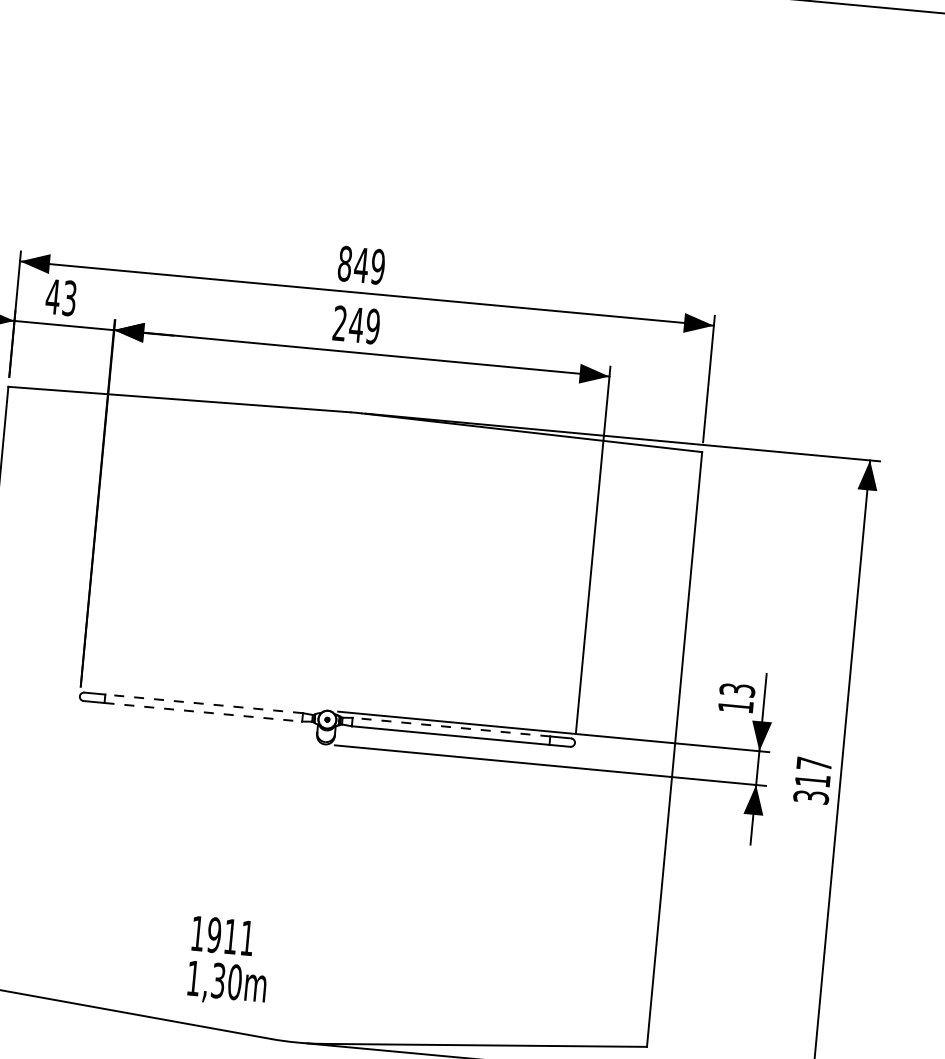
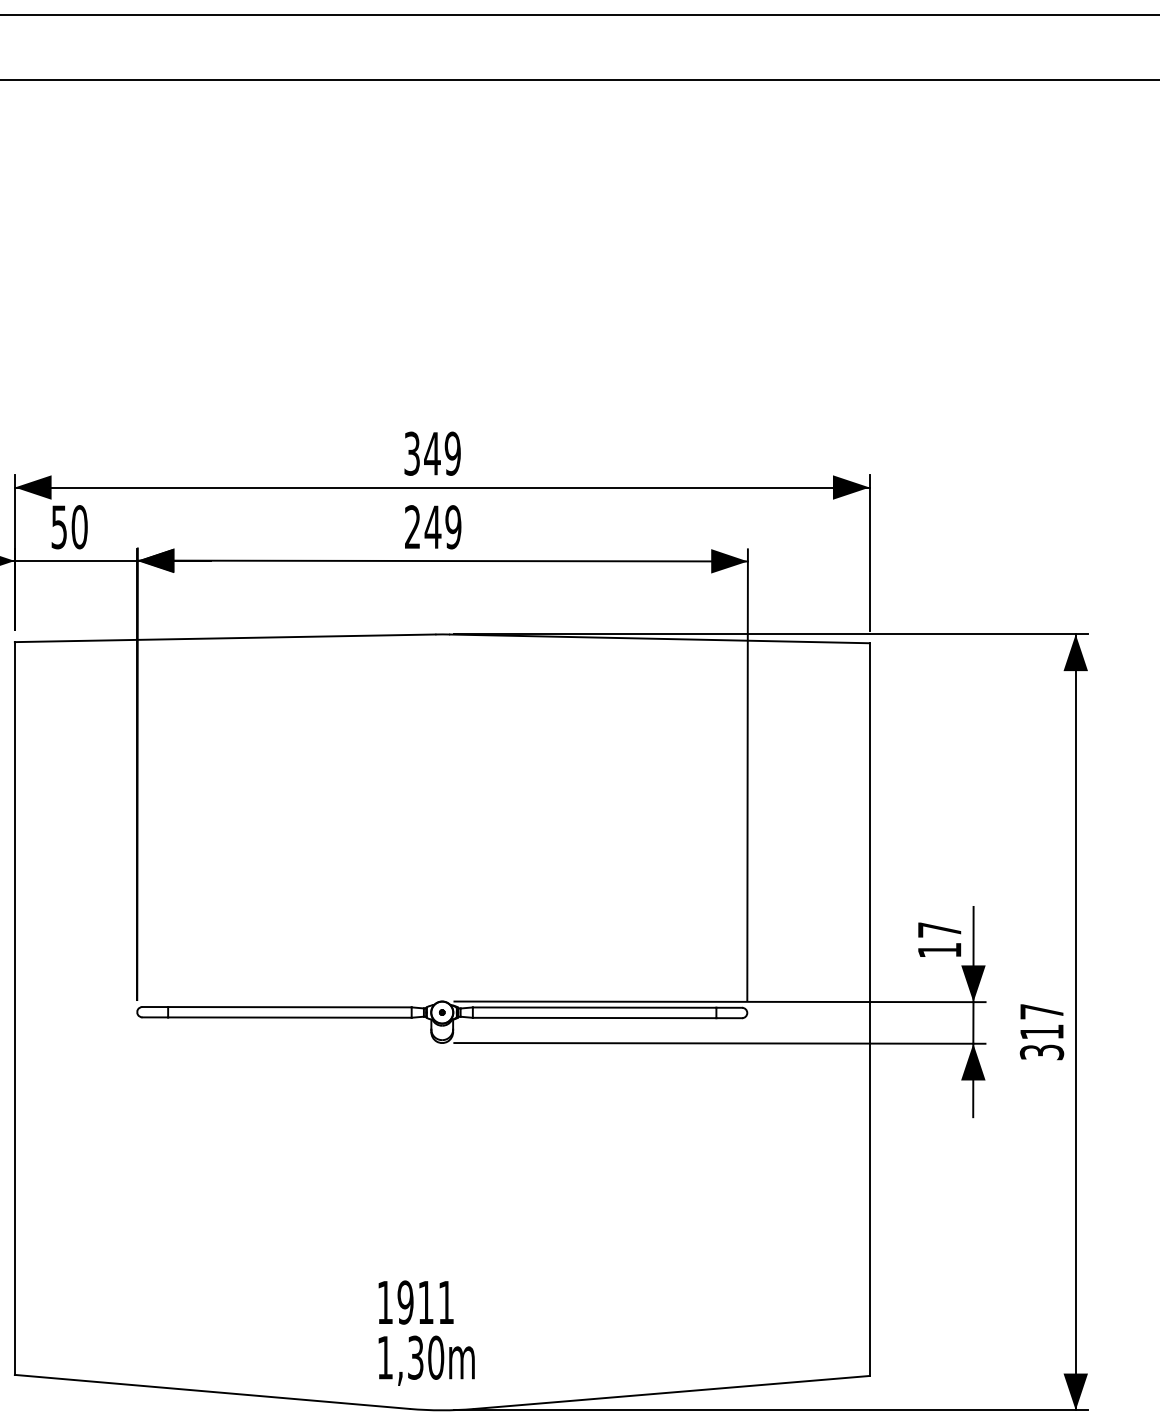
text: (345, 263) -> (412, 453), 849 -> 349
text: (60, 297) -> (68, 527), 43 -> 50
text: (737, 689) -> (939, 929), 13 -> 17
line: (203, 704) -> (289, 1007), dashed -> solid
line: (203, 712) -> (289, 1017), dashed -> solid
line: (451, 727) -> (594, 1007), dashed -> solid
text: (229, 961) -> (426, 1332), moved

